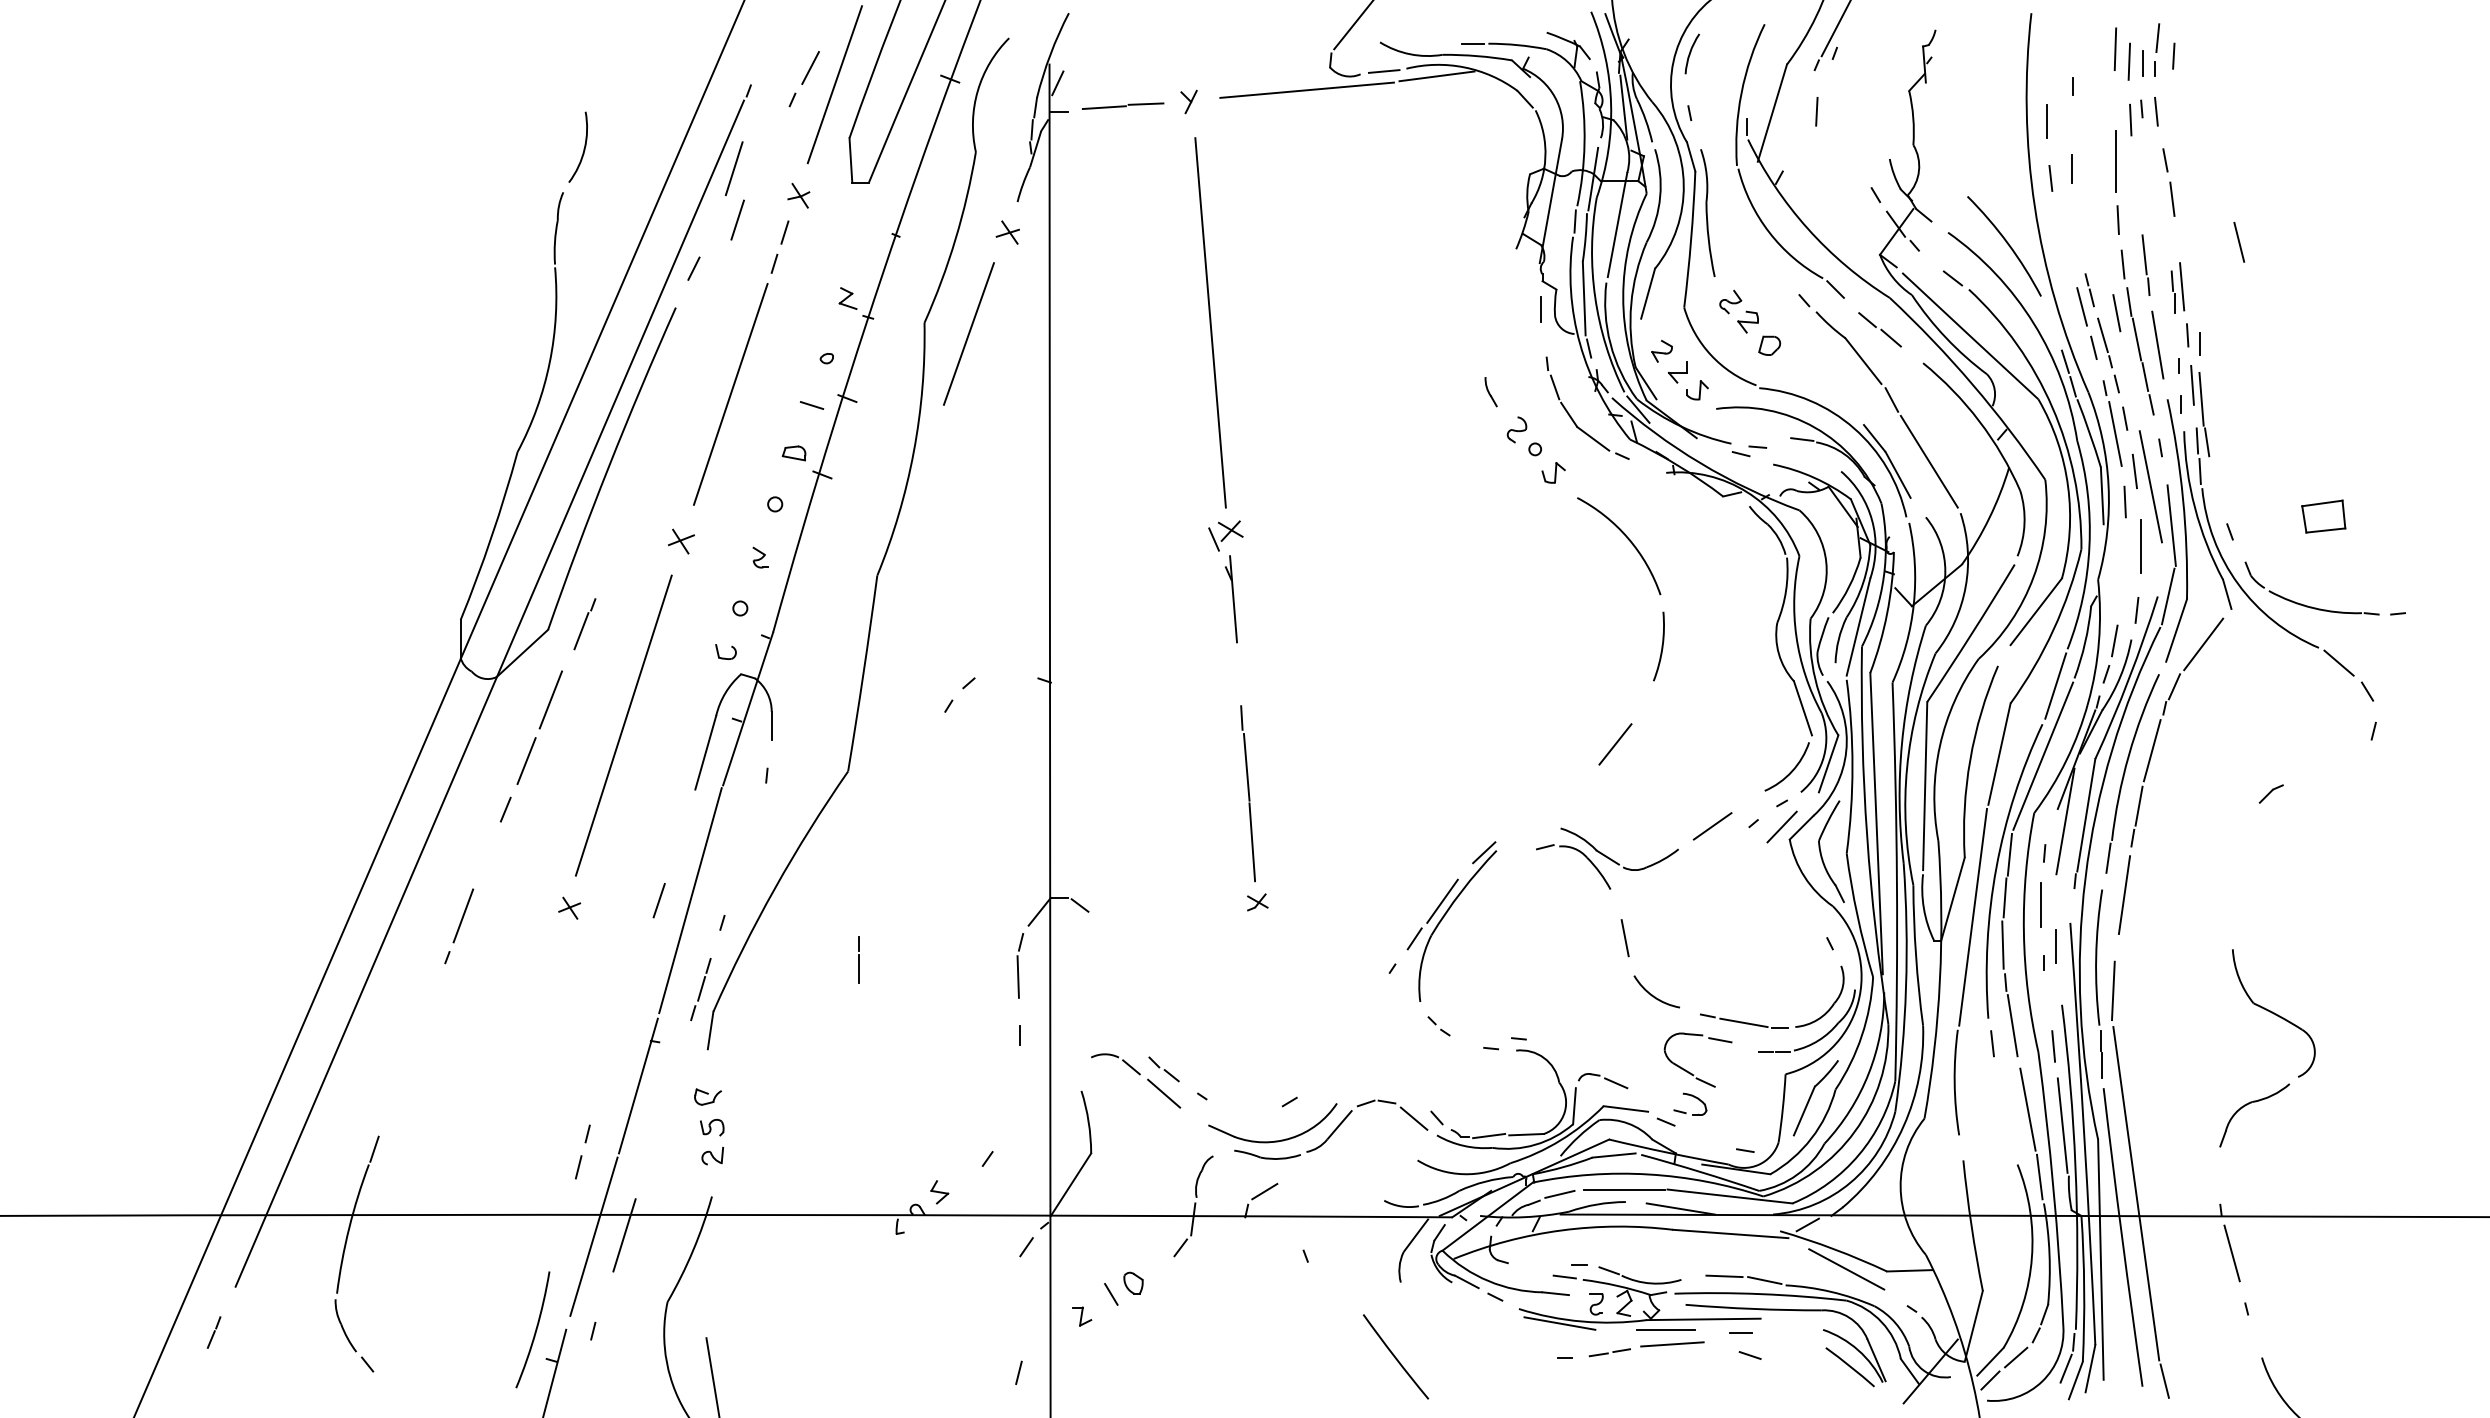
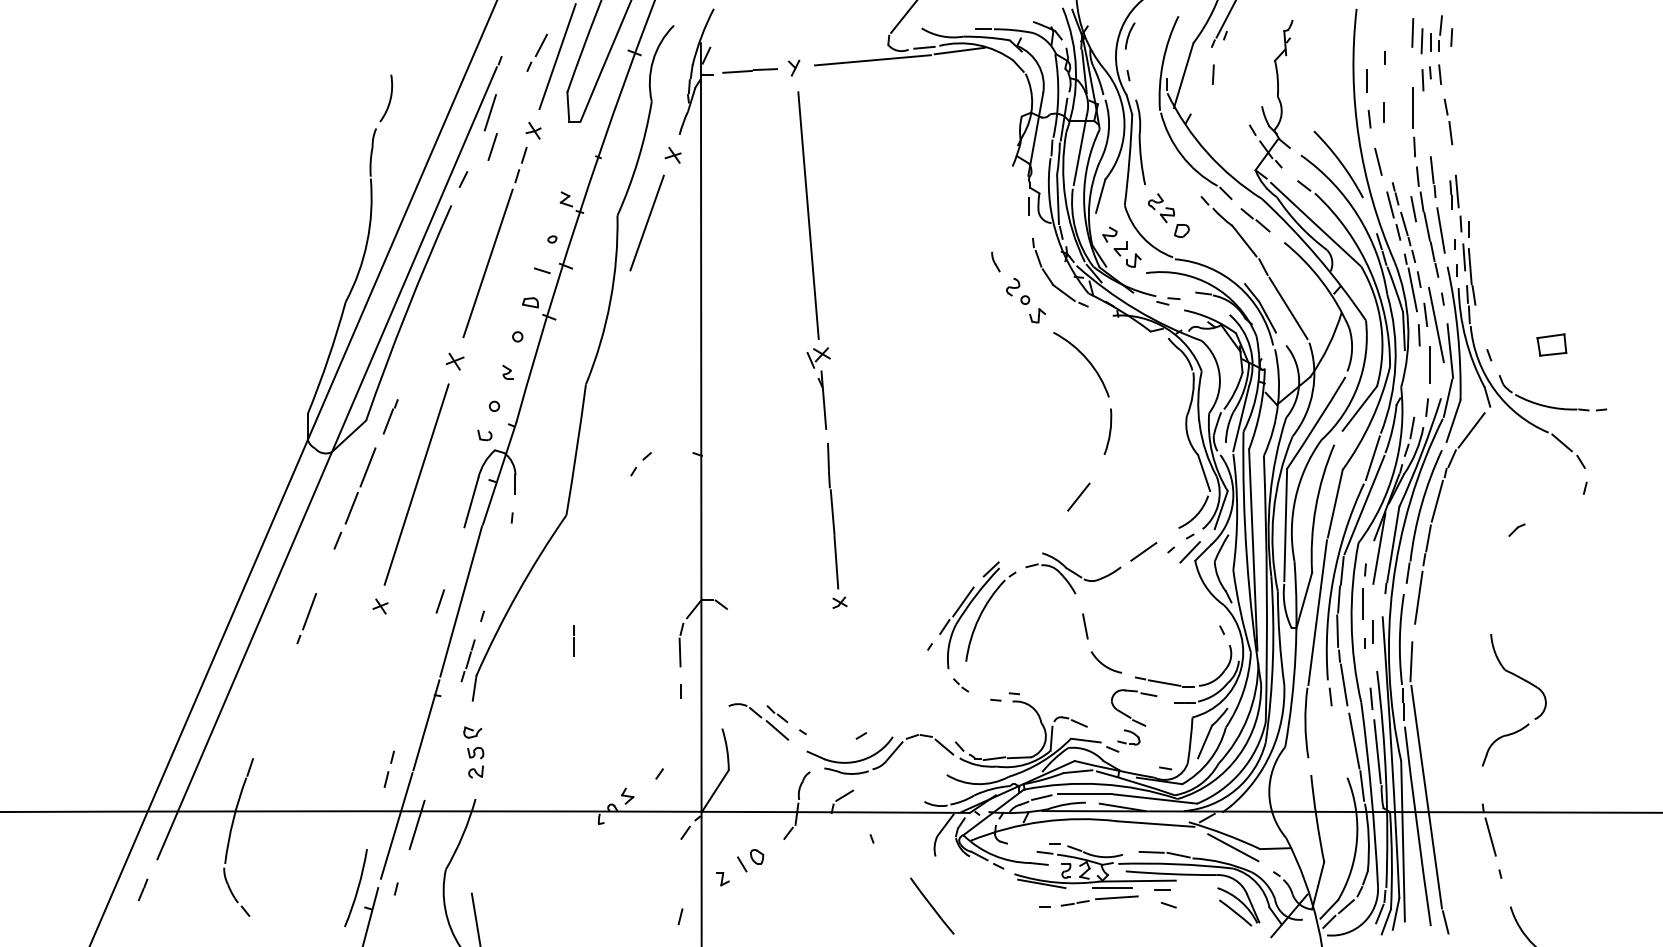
line: (2239, 241) -> (1378, 161), moved
line: (1240, 683) -> (828, 456), added
part: (1474, 914) -> (984, 610), added

